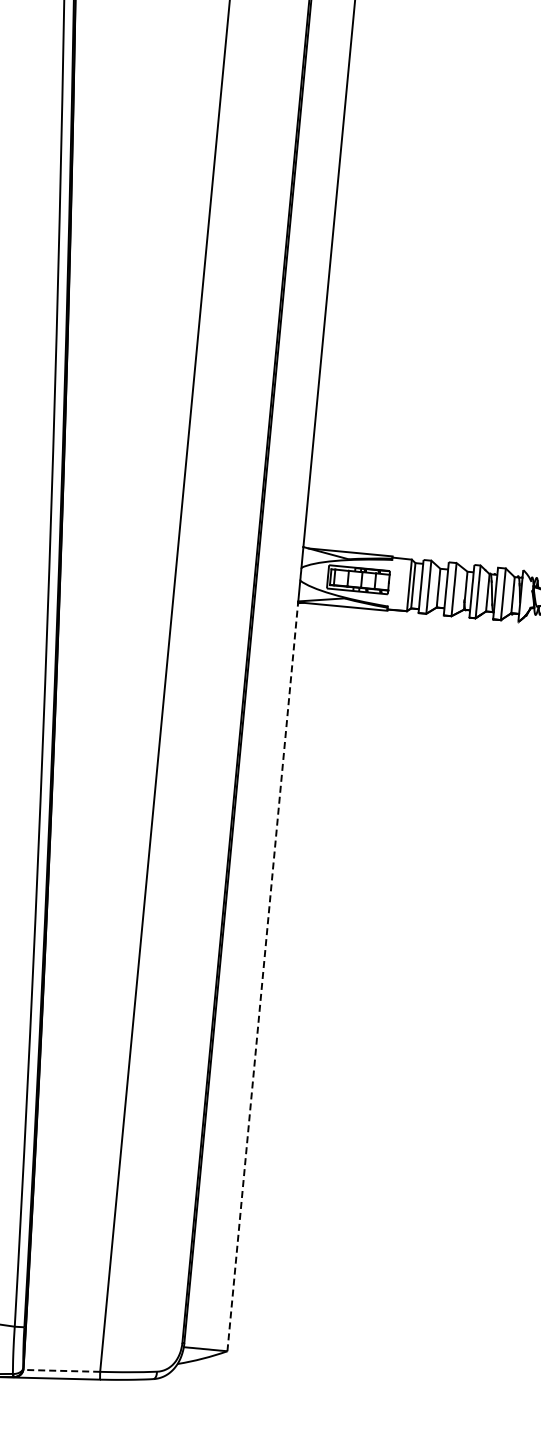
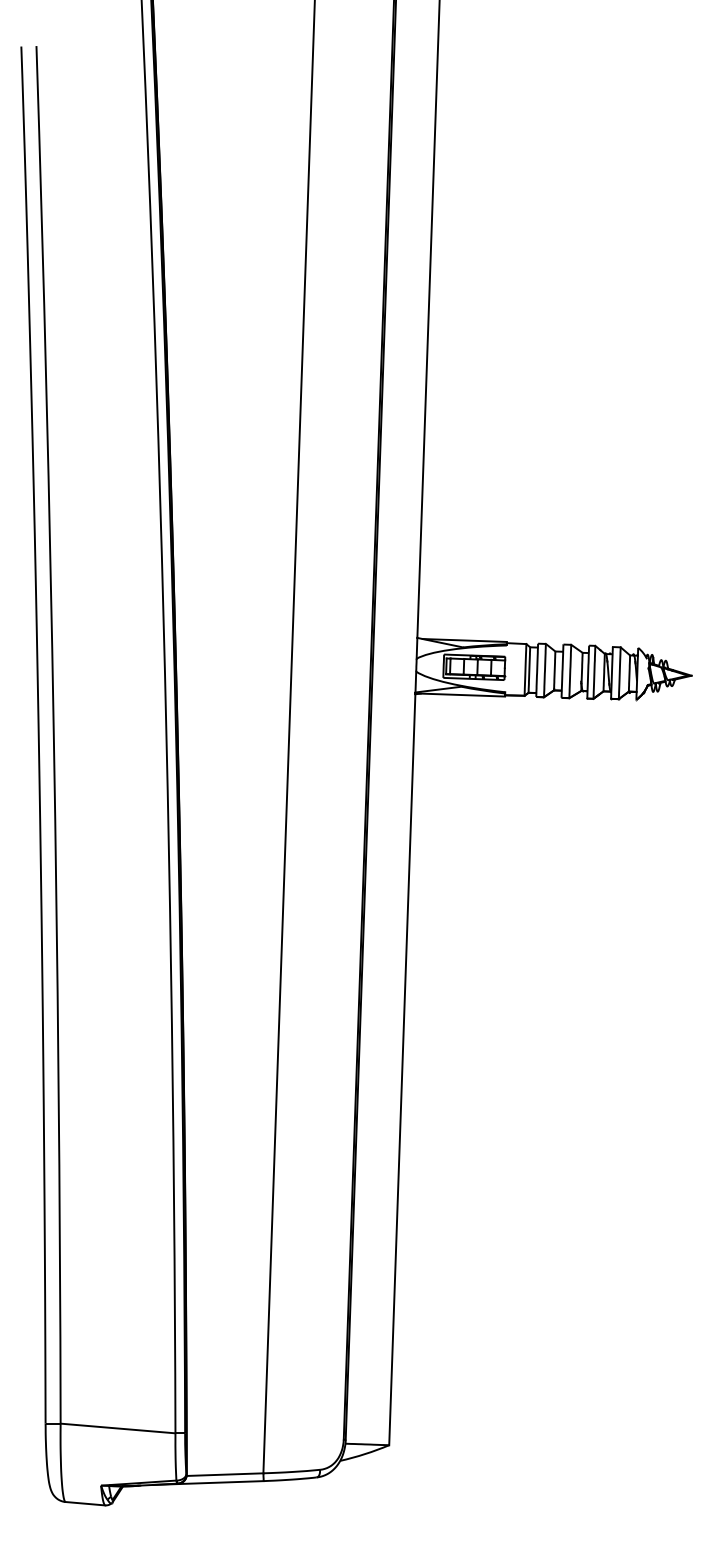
line: (263, 975) -> (402, 1068), dashed -> solid
line: (61, 1370) -> (224, 1474), dashed -> solid

